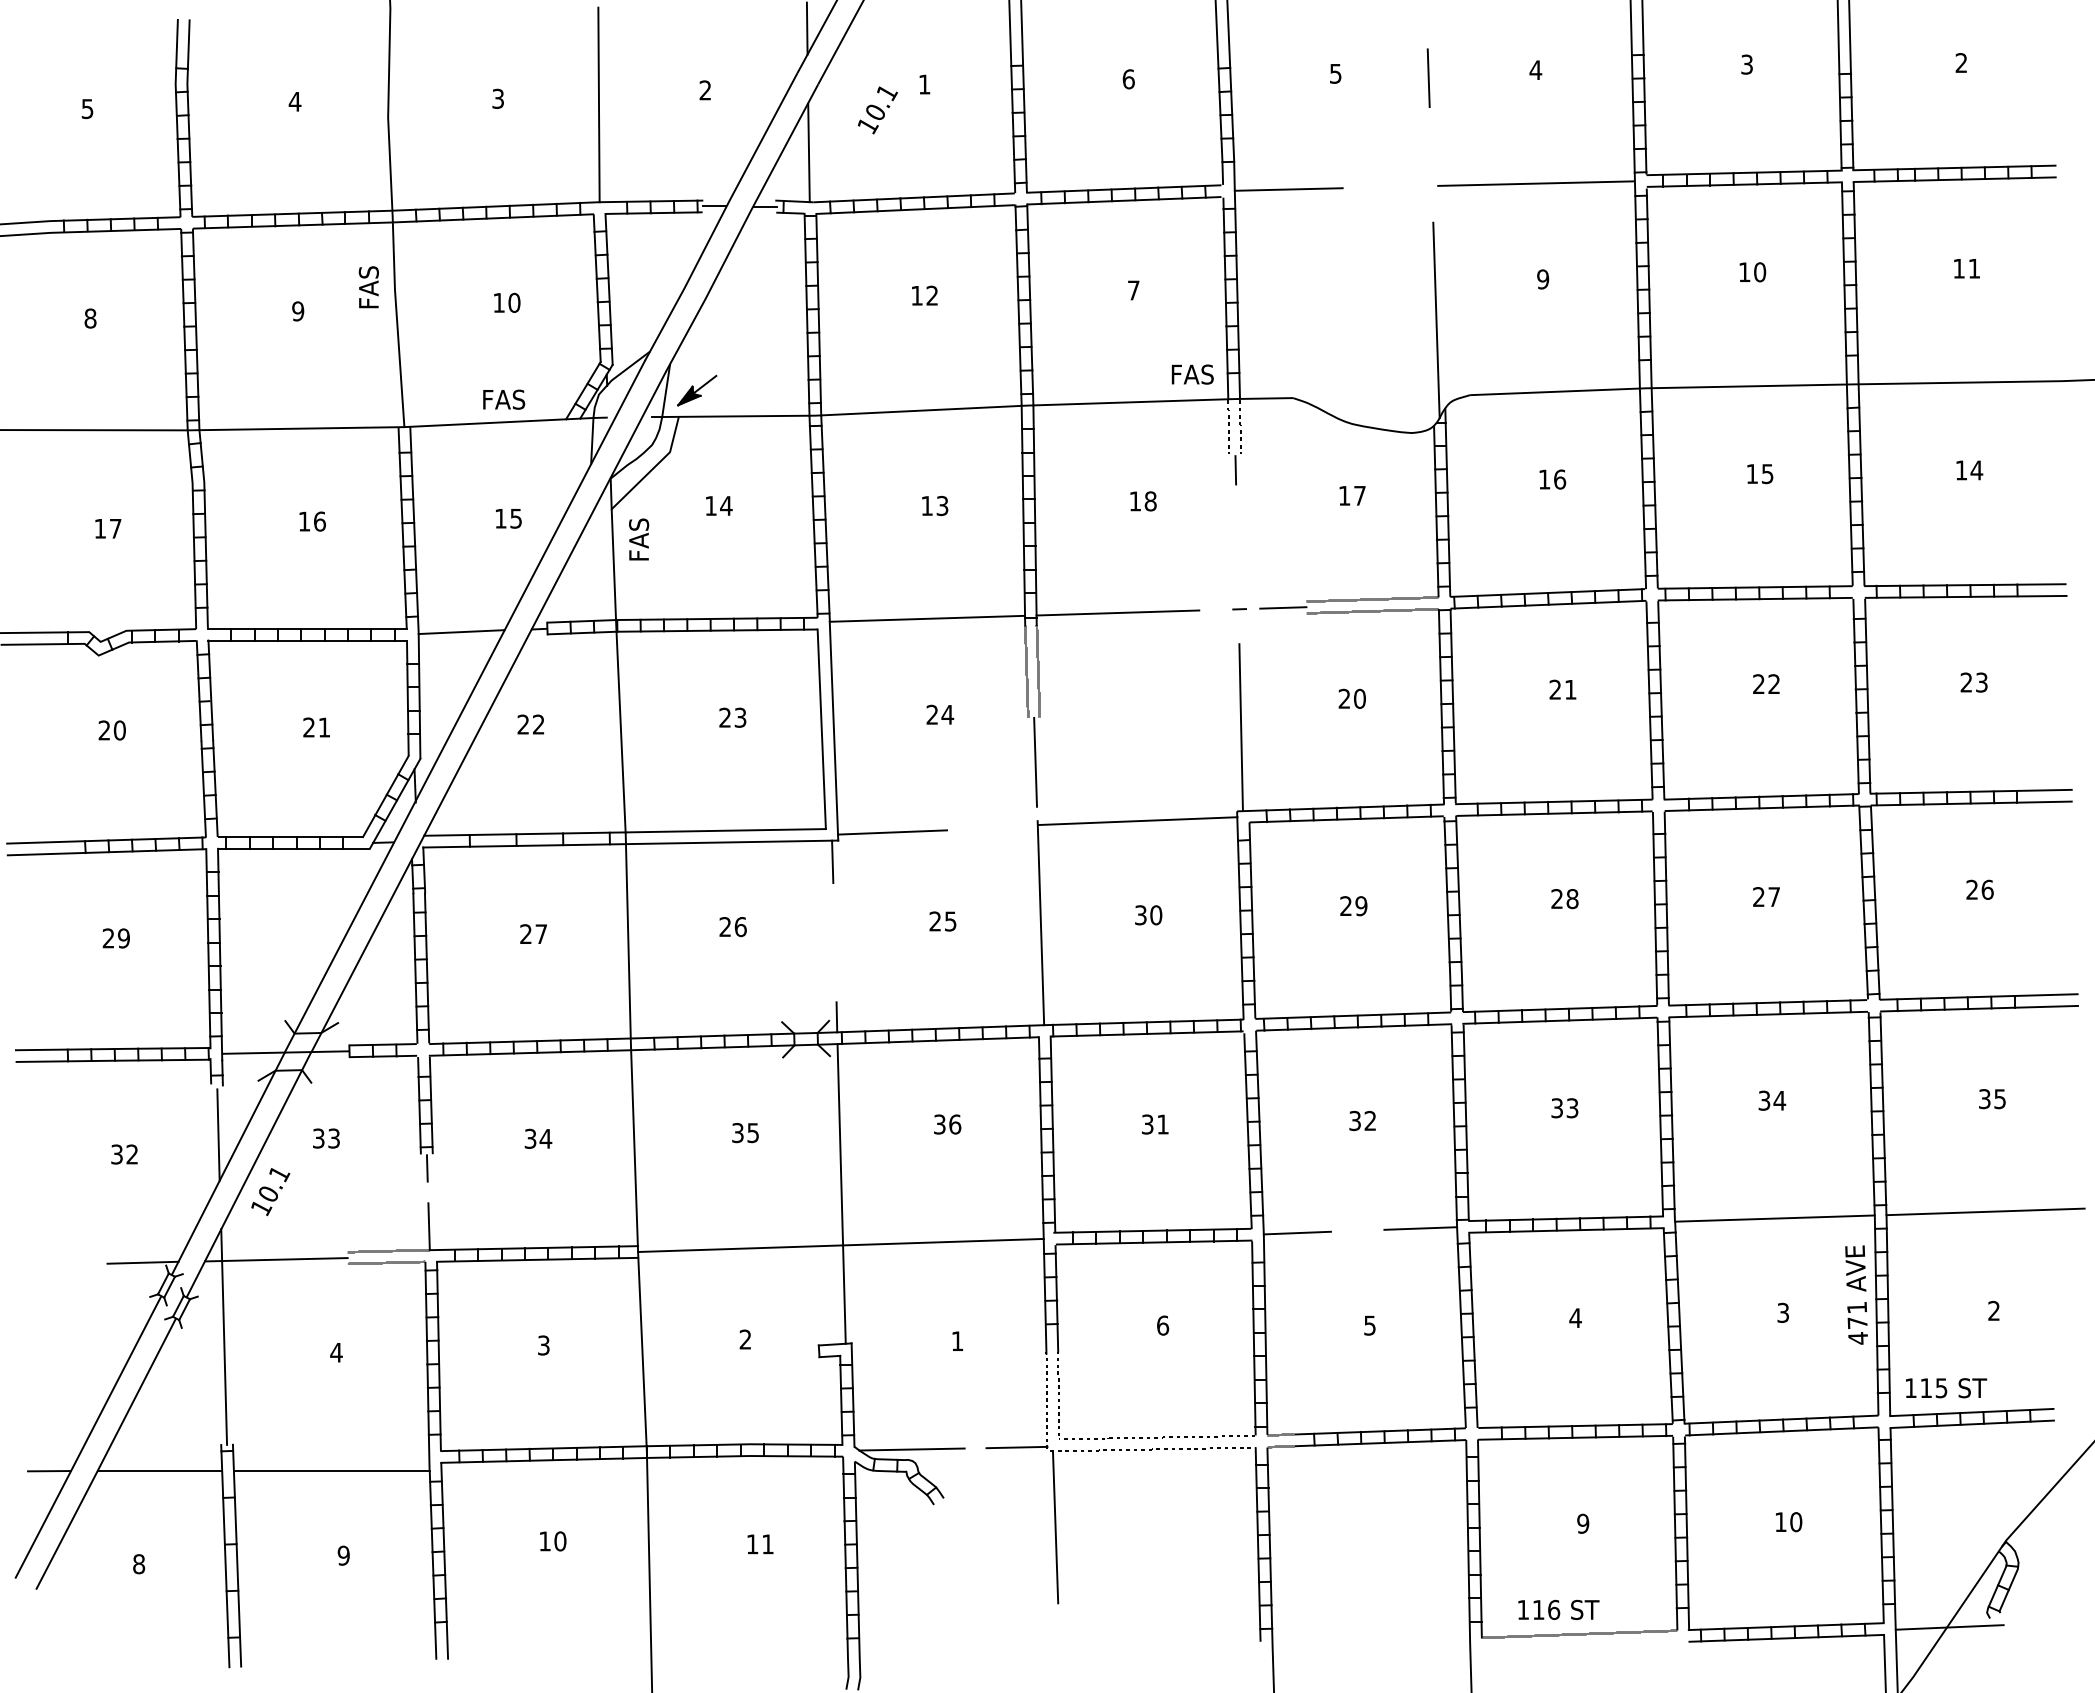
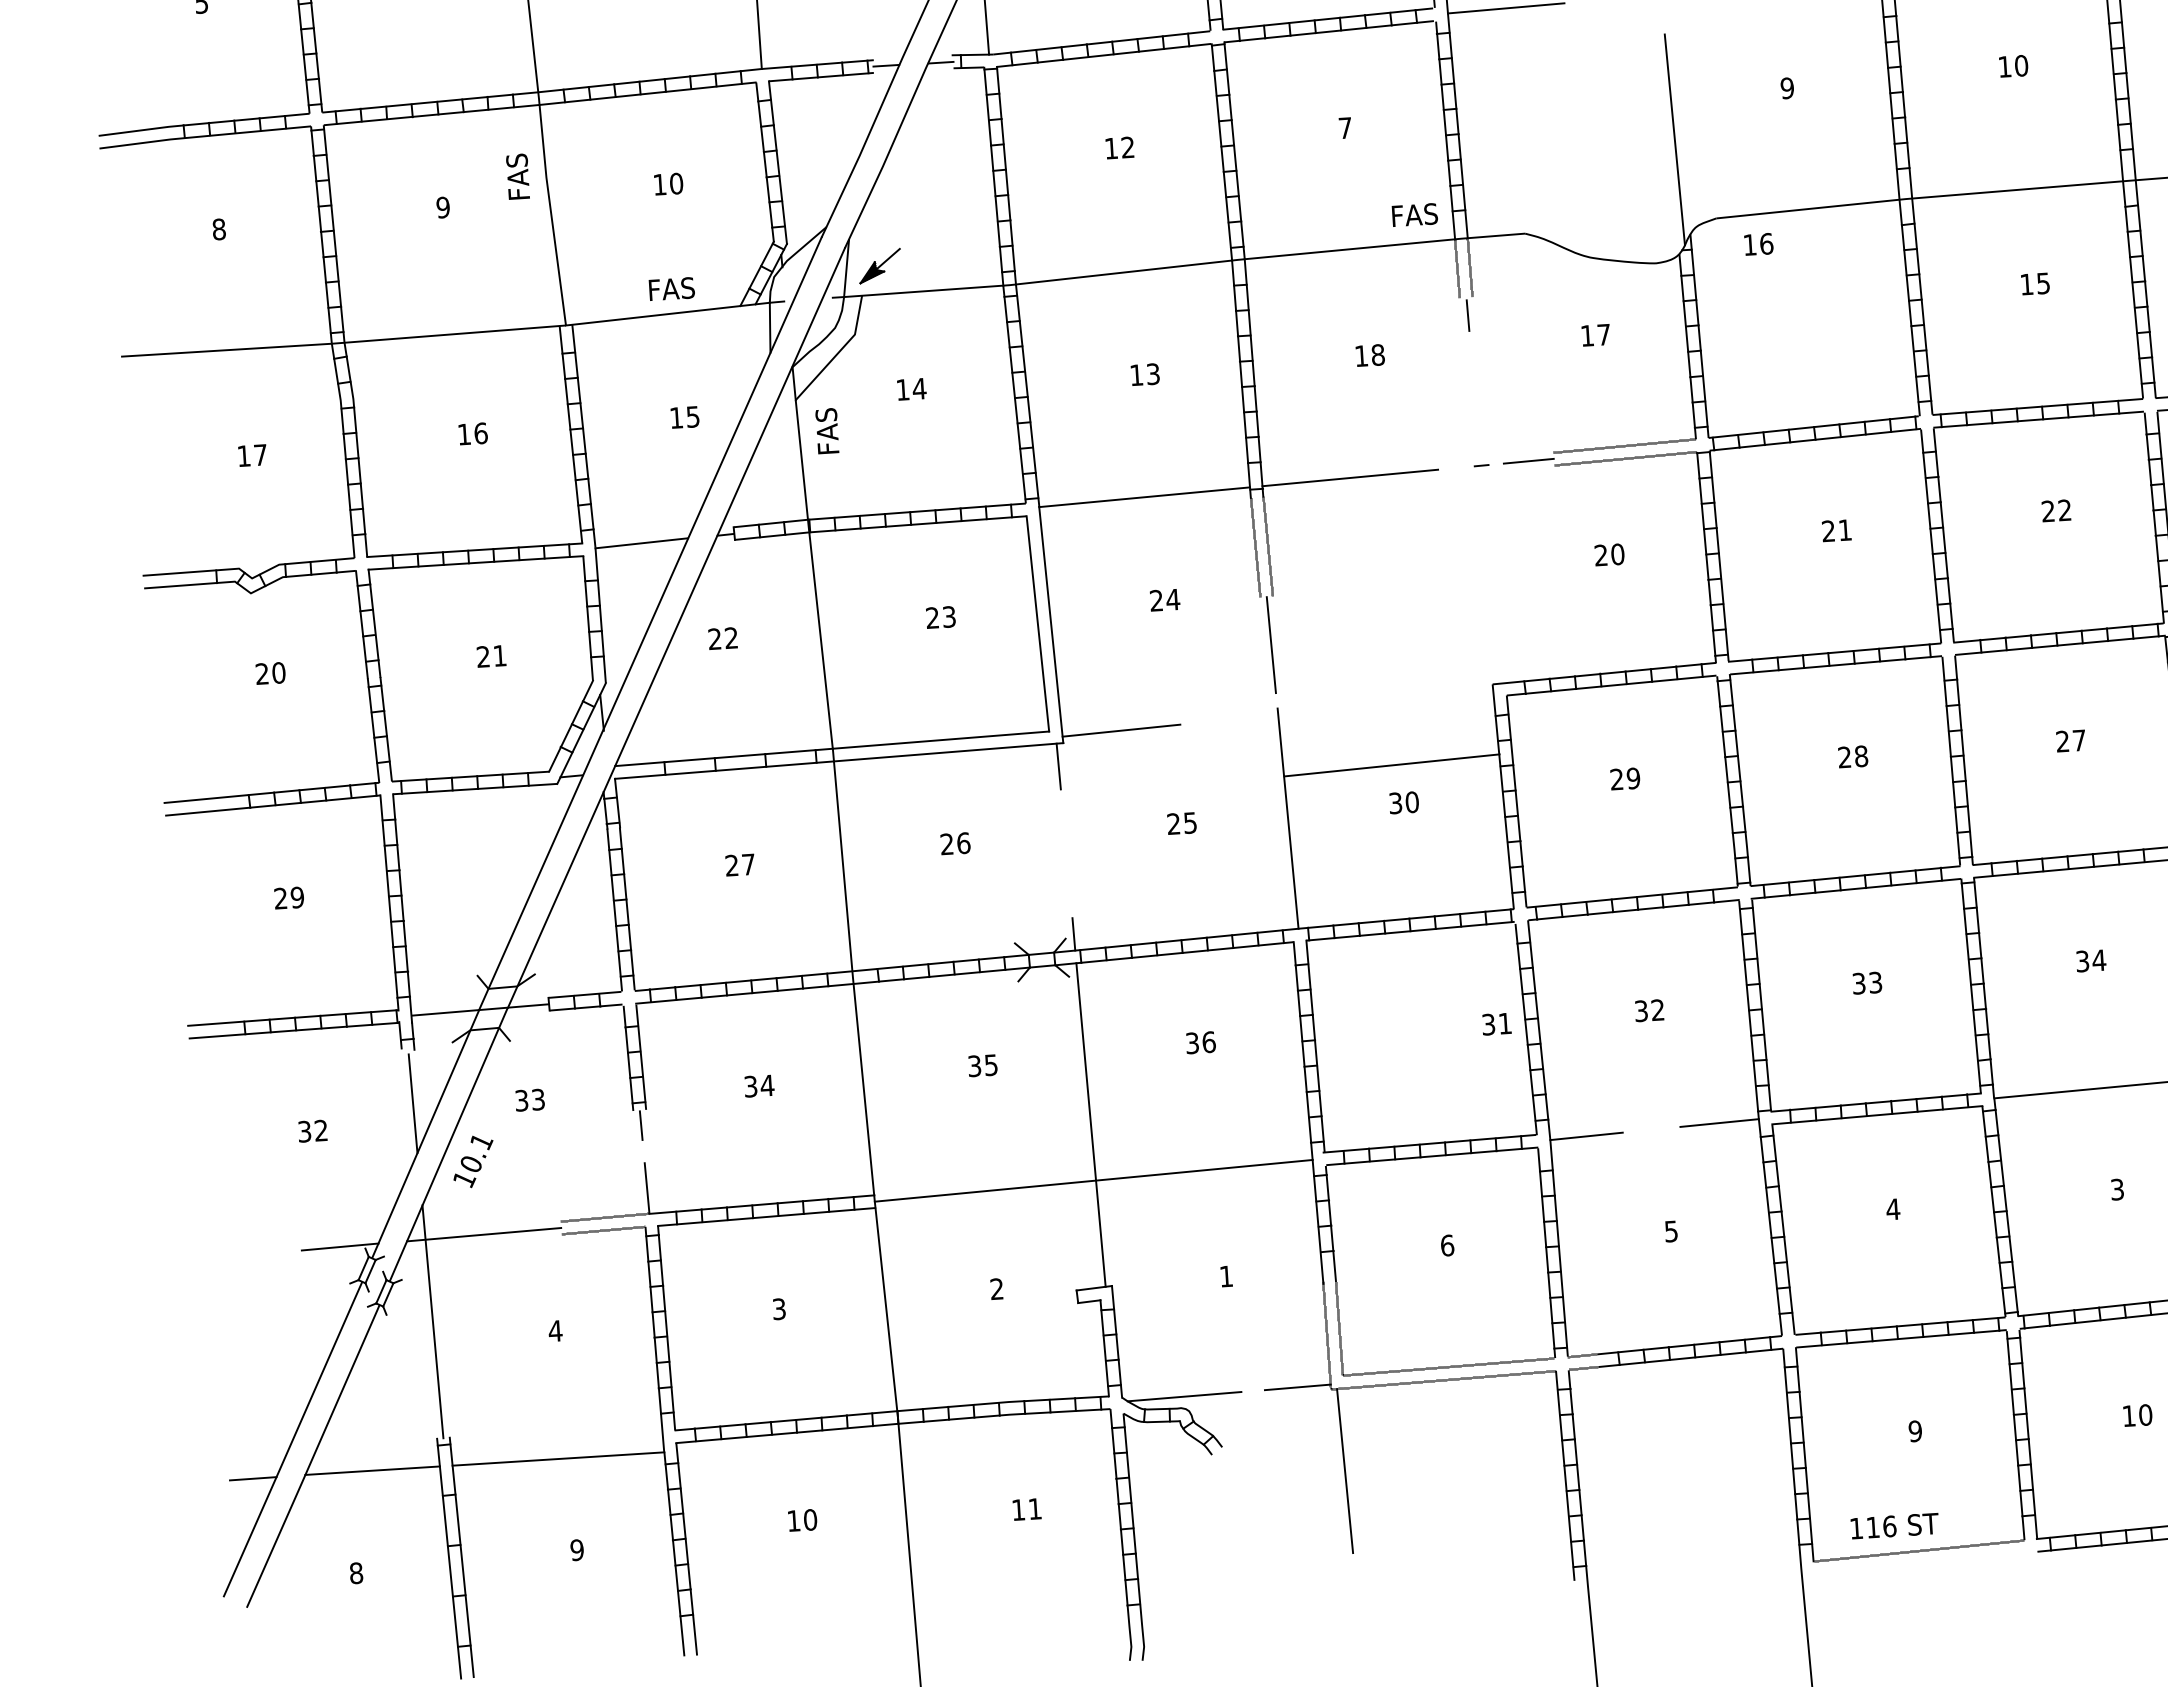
text: (1552, 479) -> (1758, 244), moved
line: (1240, 727) -> (1490, 593), removed
line: (1137, 821) -> (1391, 765), moved
text: (1155, 1124) -> (1497, 1024), moved

